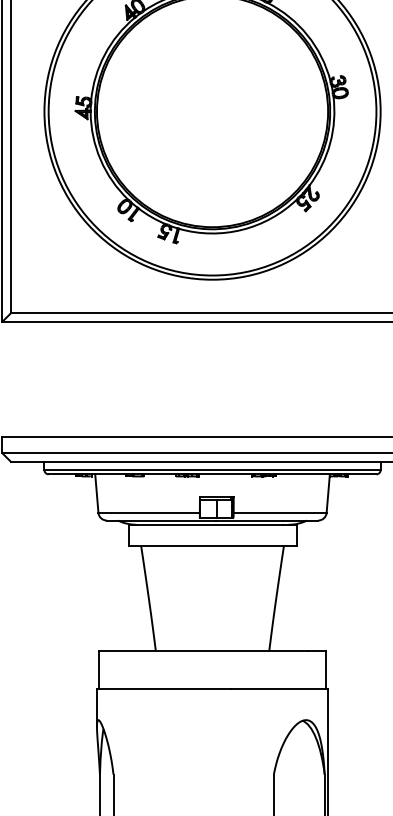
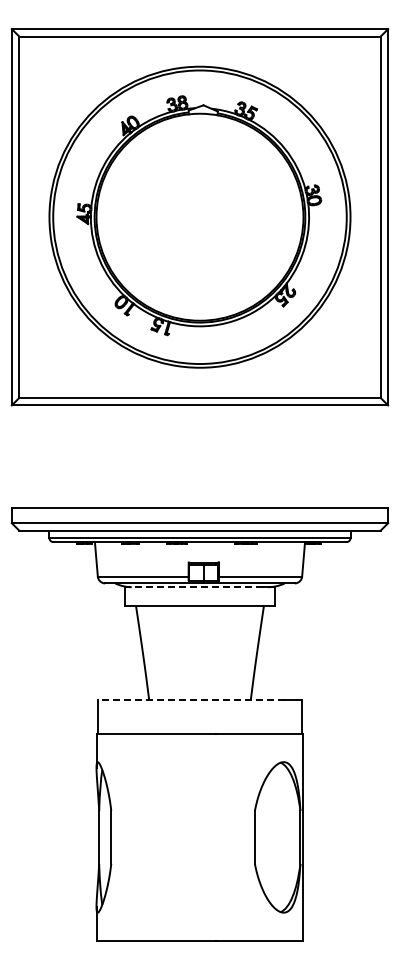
line: (205, 525) -> (193, 587), solid -> dashed
line: (203, 651) -> (191, 700), solid -> dashed

